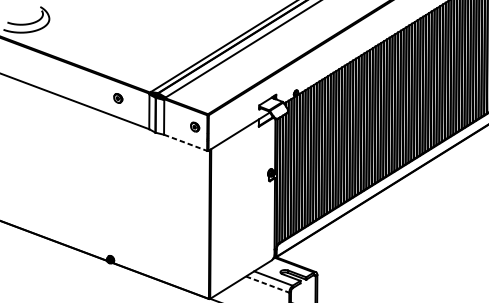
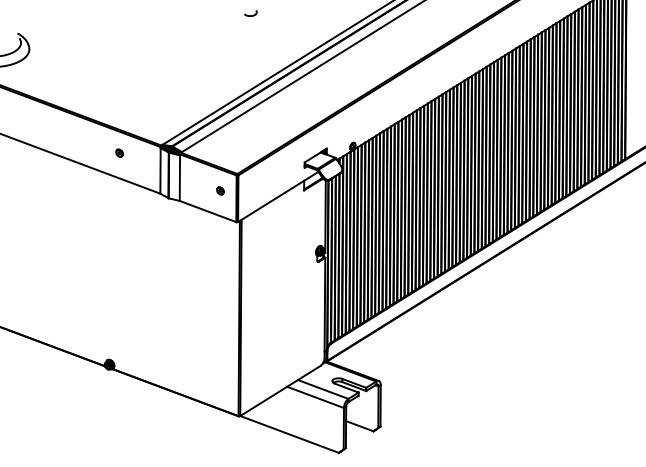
part: (118, 97) -> (119, 152), size x0.62
part: (195, 126) -> (220, 190), size x0.62
line: (185, 142) -> (208, 211), dashed -> solid
line: (268, 284) -> (316, 397), dashed -> solid

